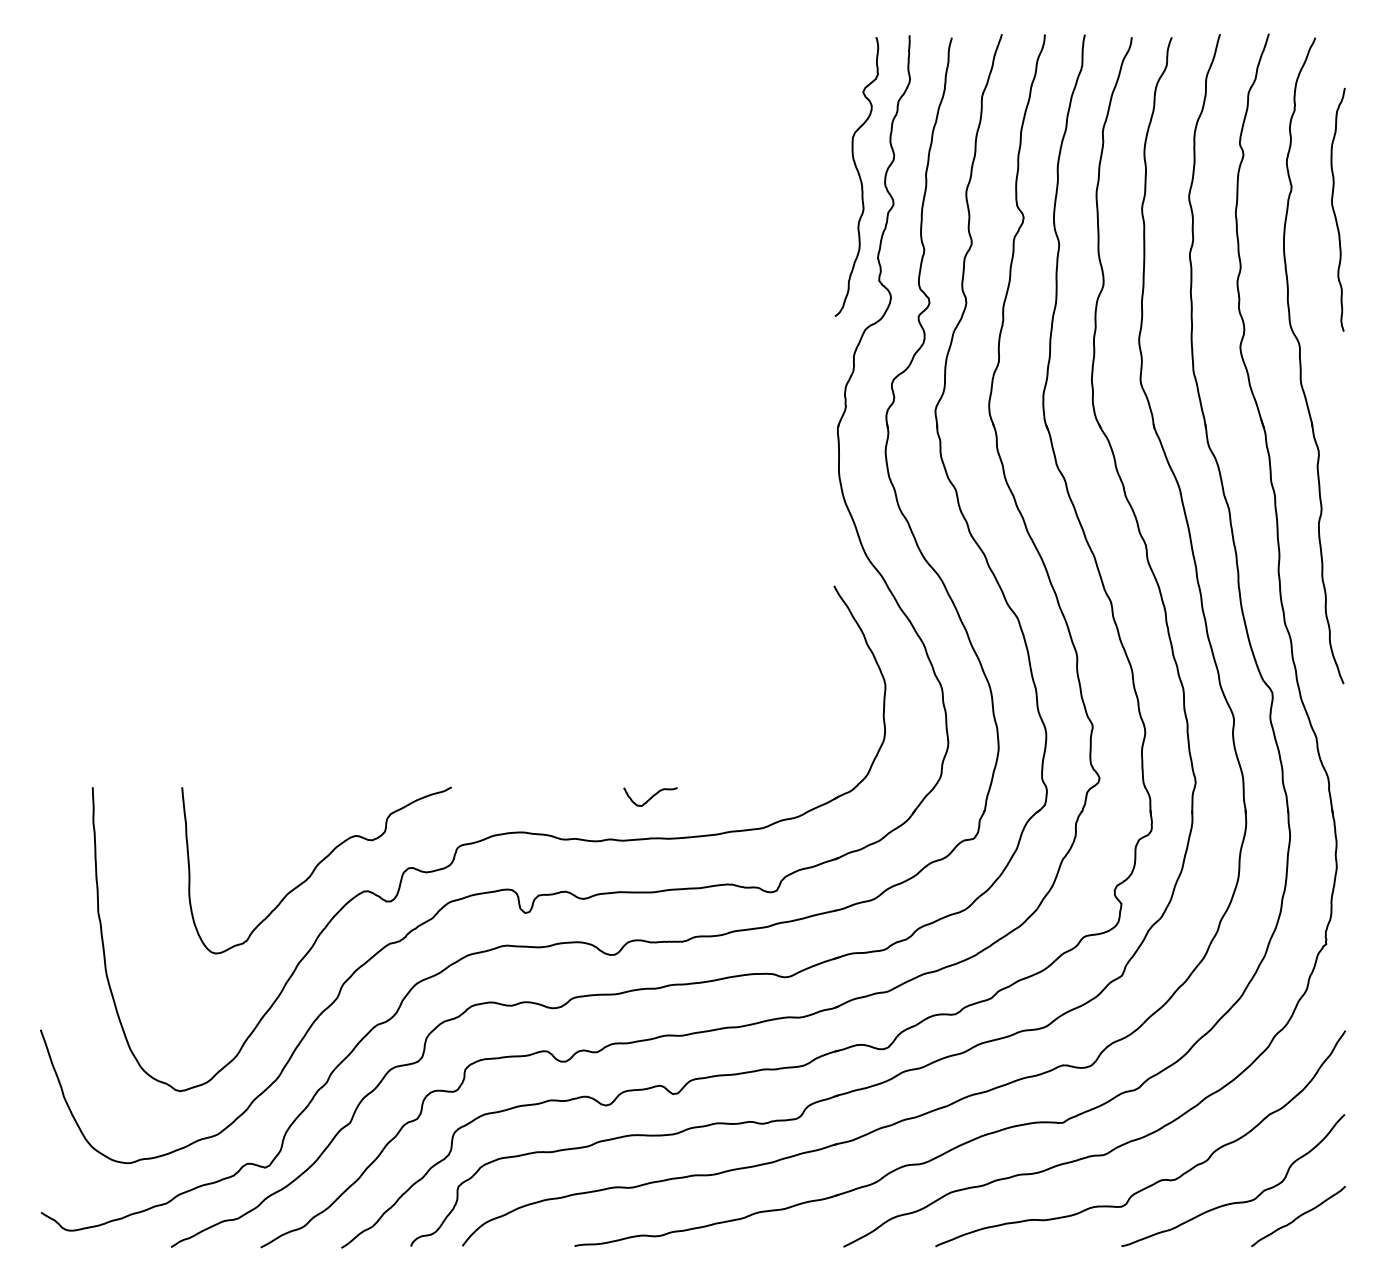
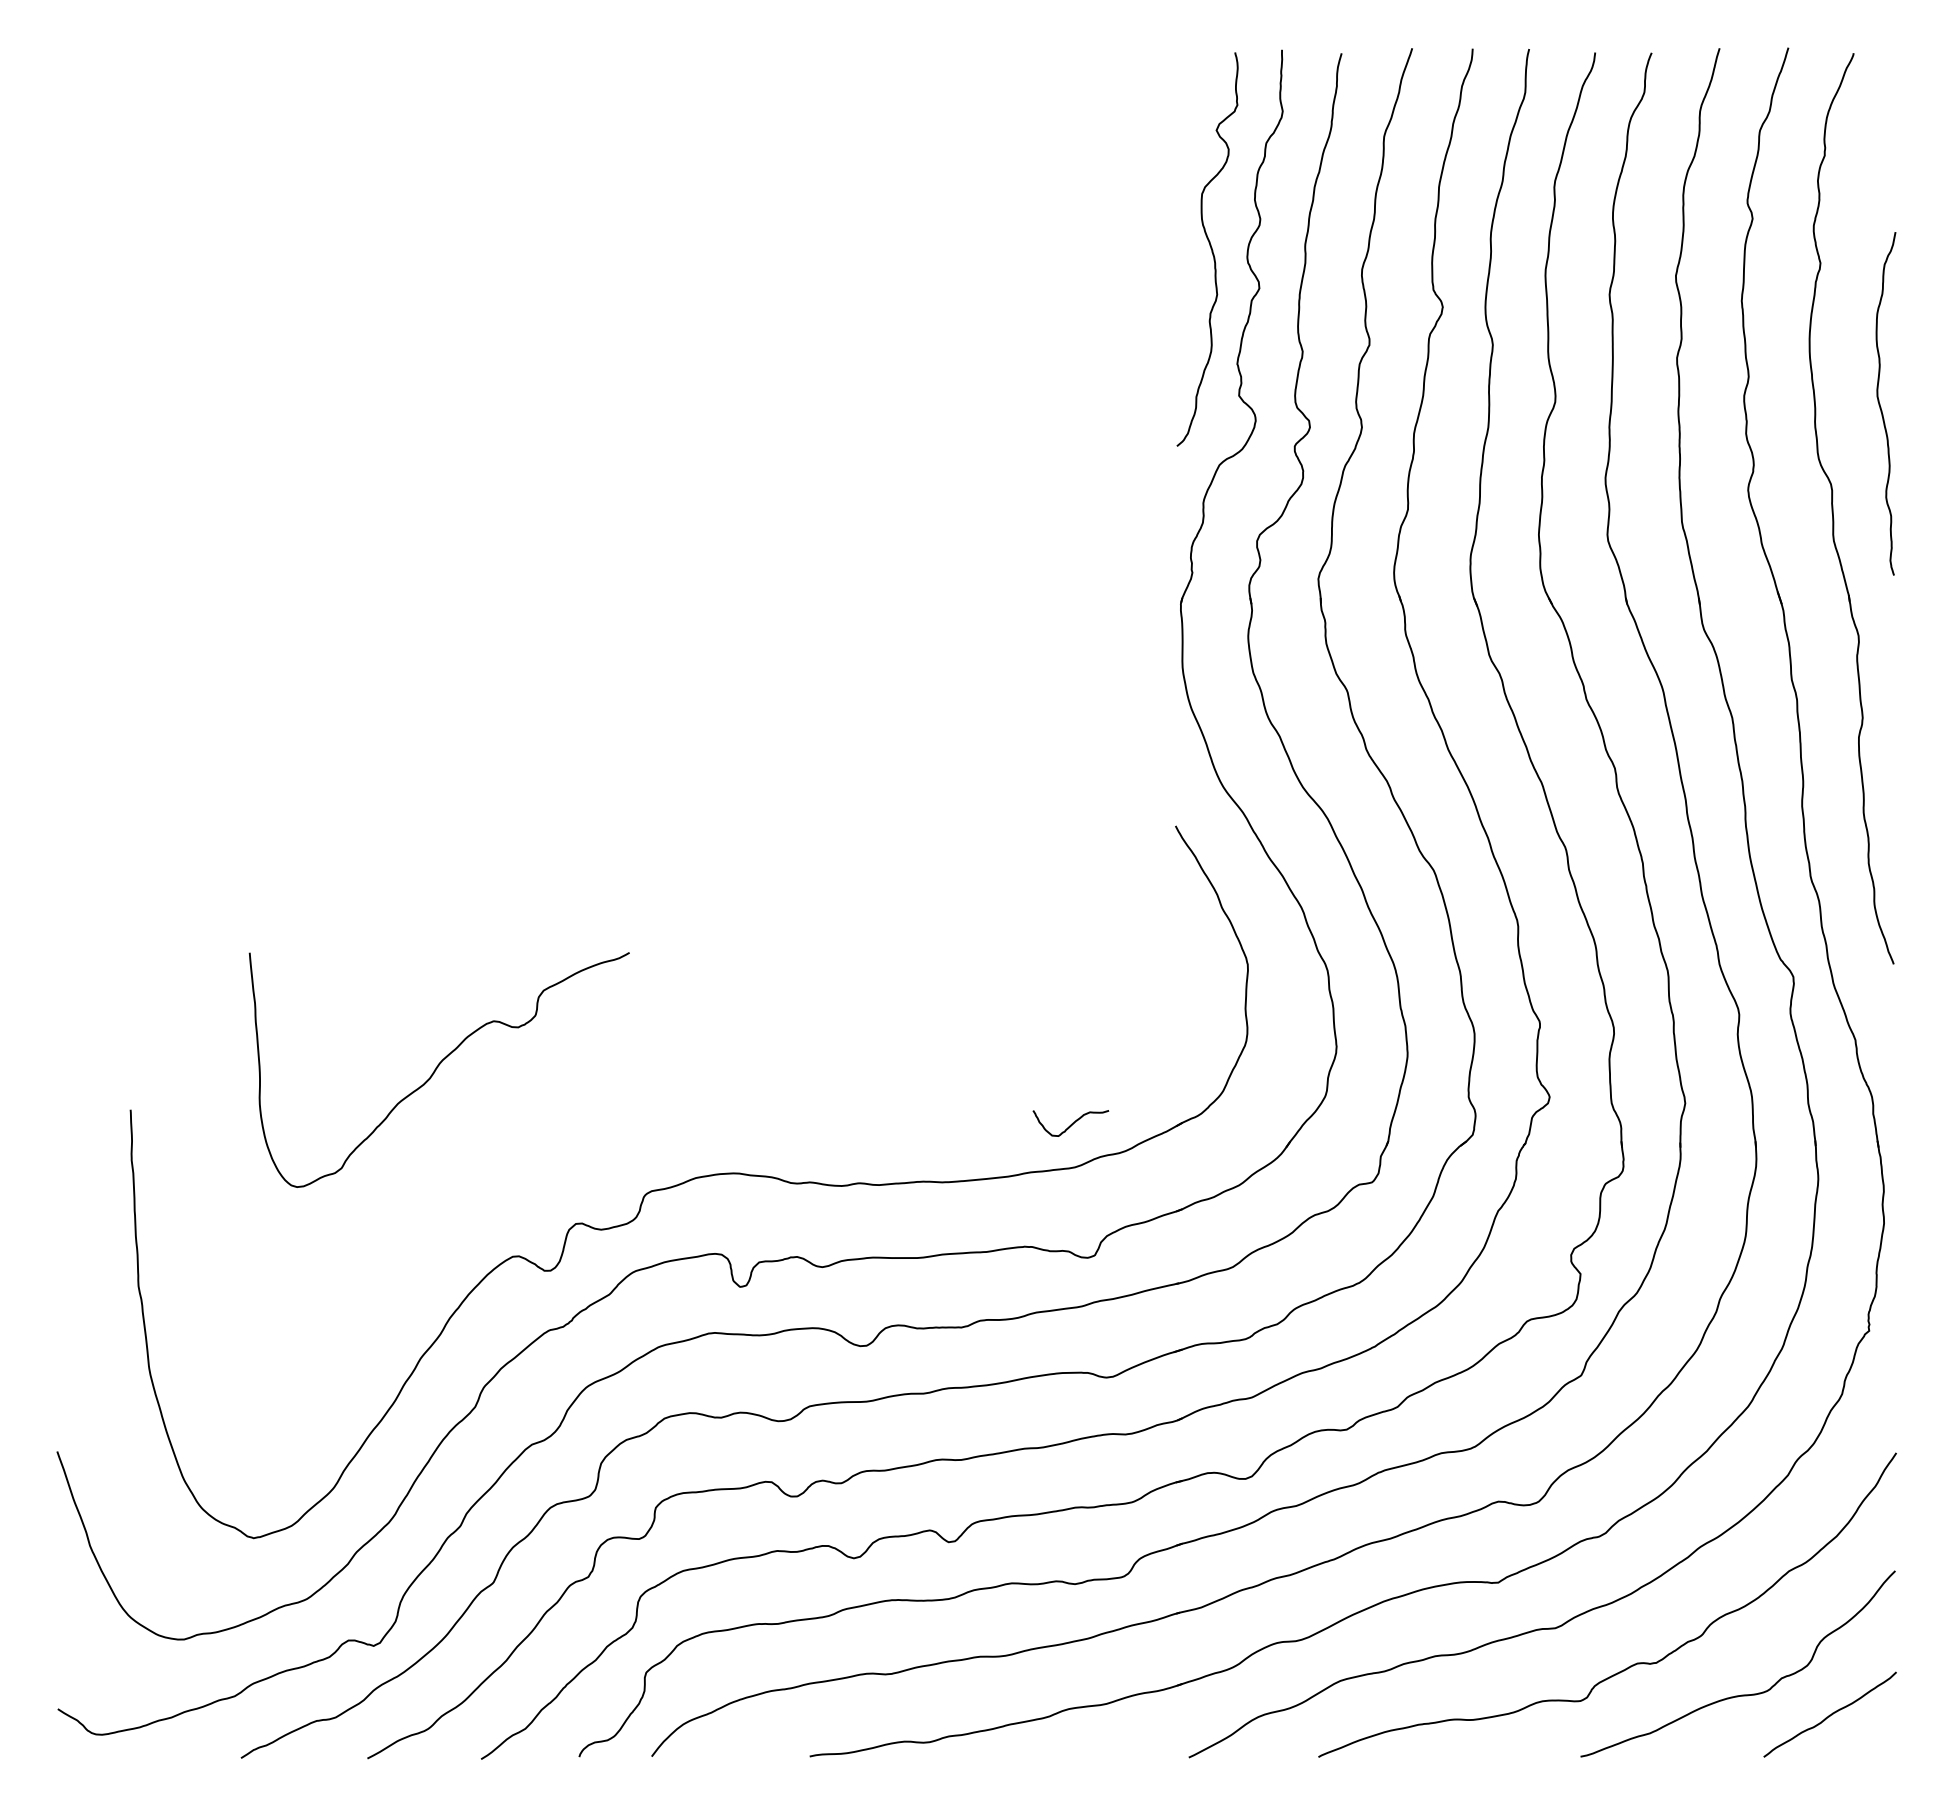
curve: (1334, 209) -> (1880, 403), moved
curve: (650, 797) -> (1071, 1123), moved
curve: (315, 869) -> (437, 1068), moved

